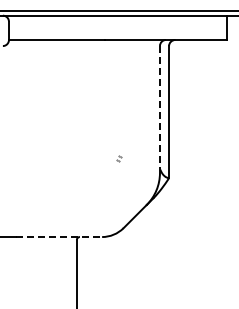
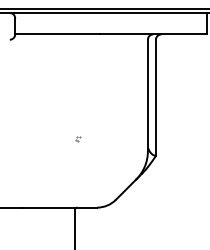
line: (159, 109) -> (147, 95), dashed -> solid
part: (119, 158) -> (78, 138), moved
line: (59, 237) -> (59, 208), dashed -> solid

